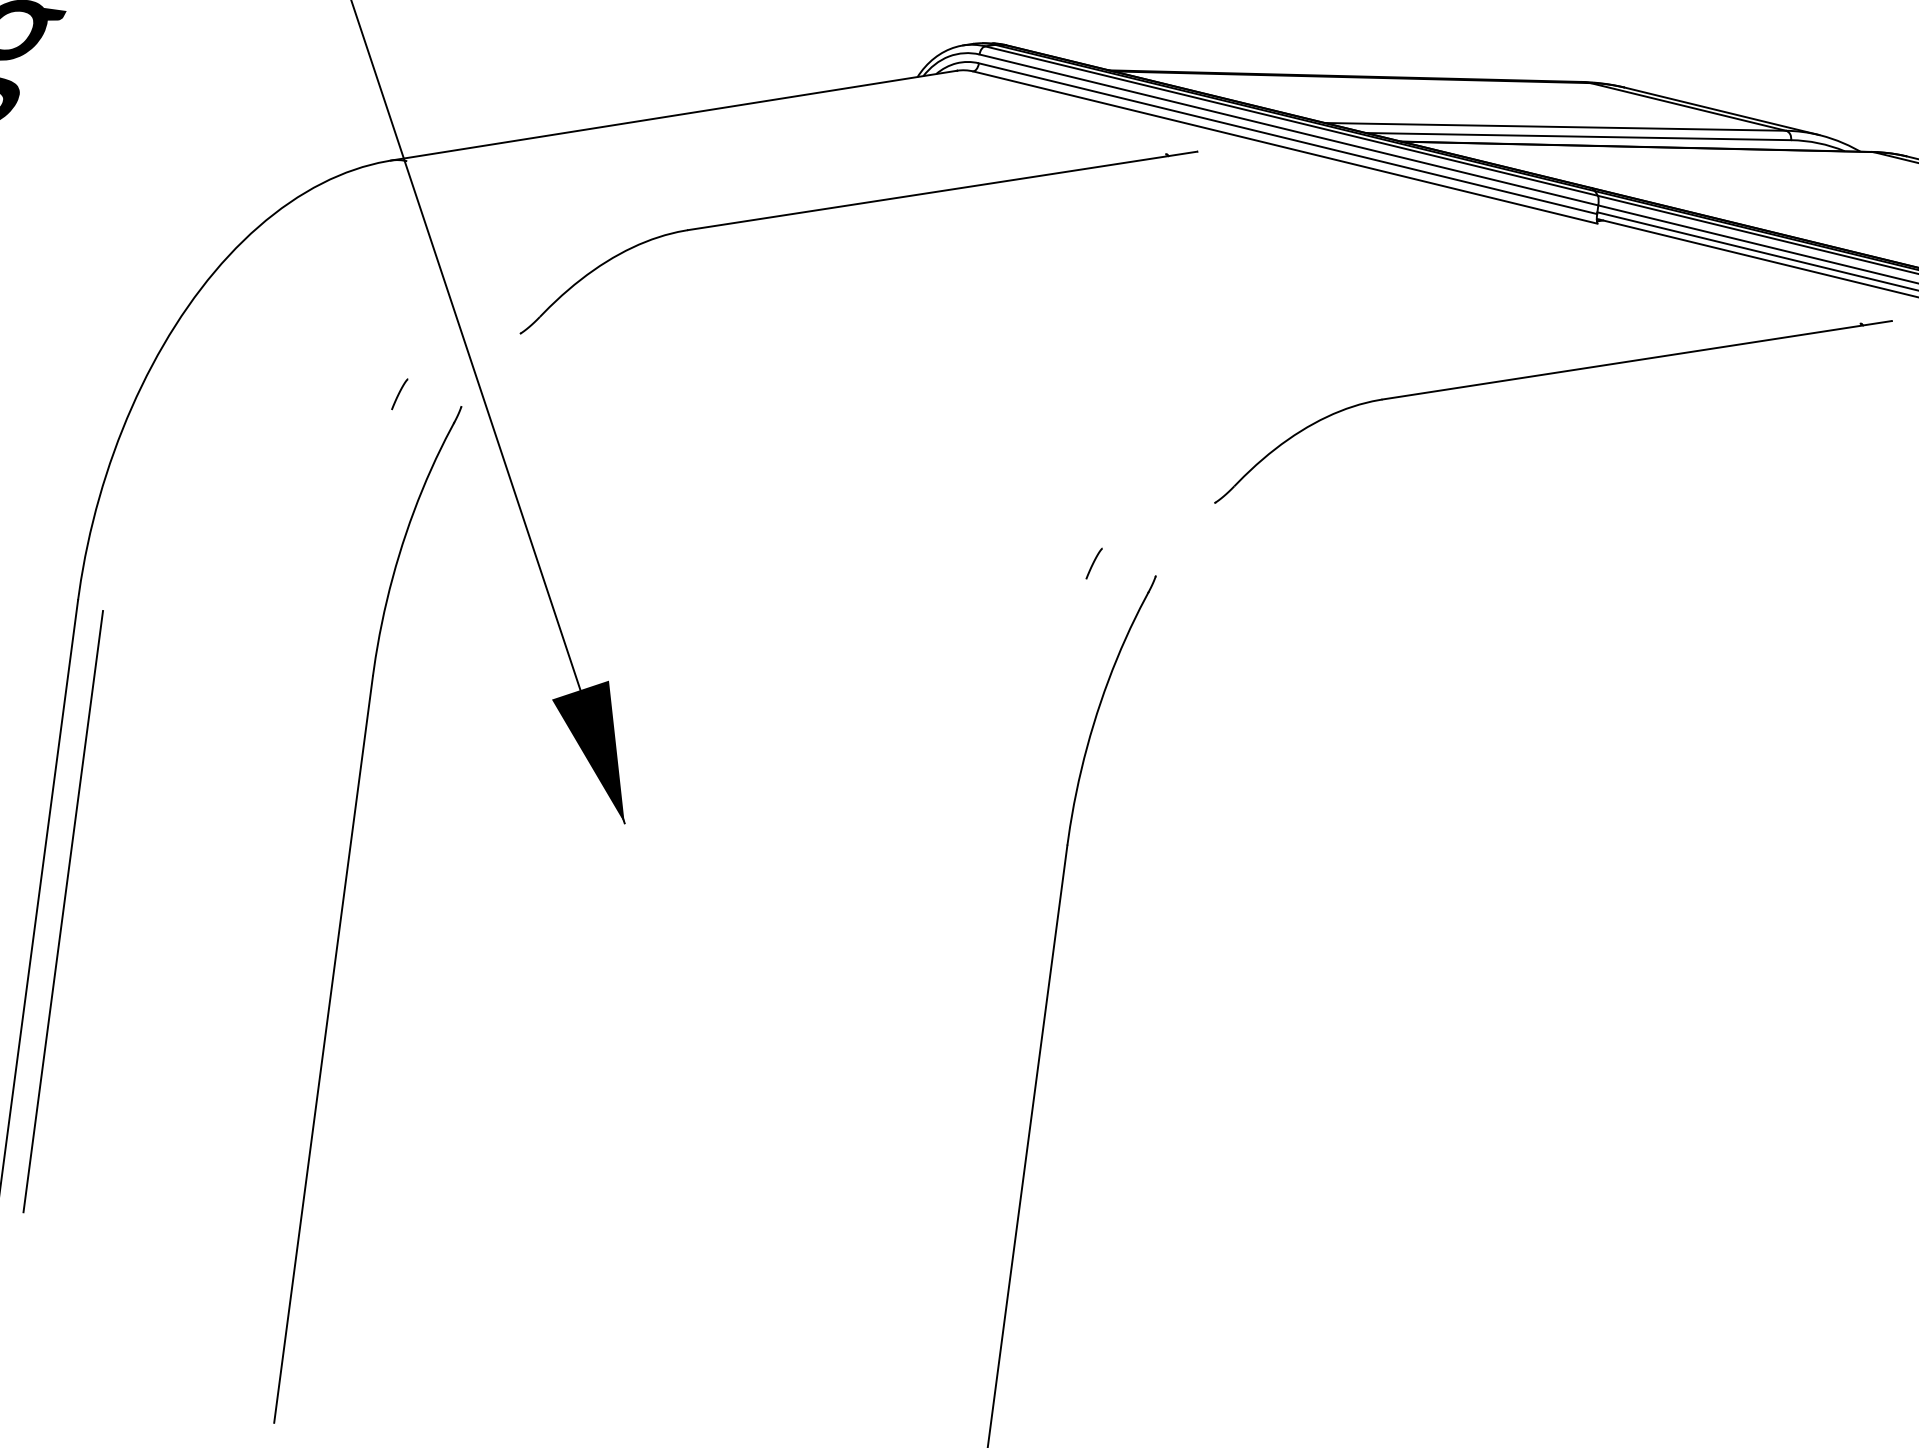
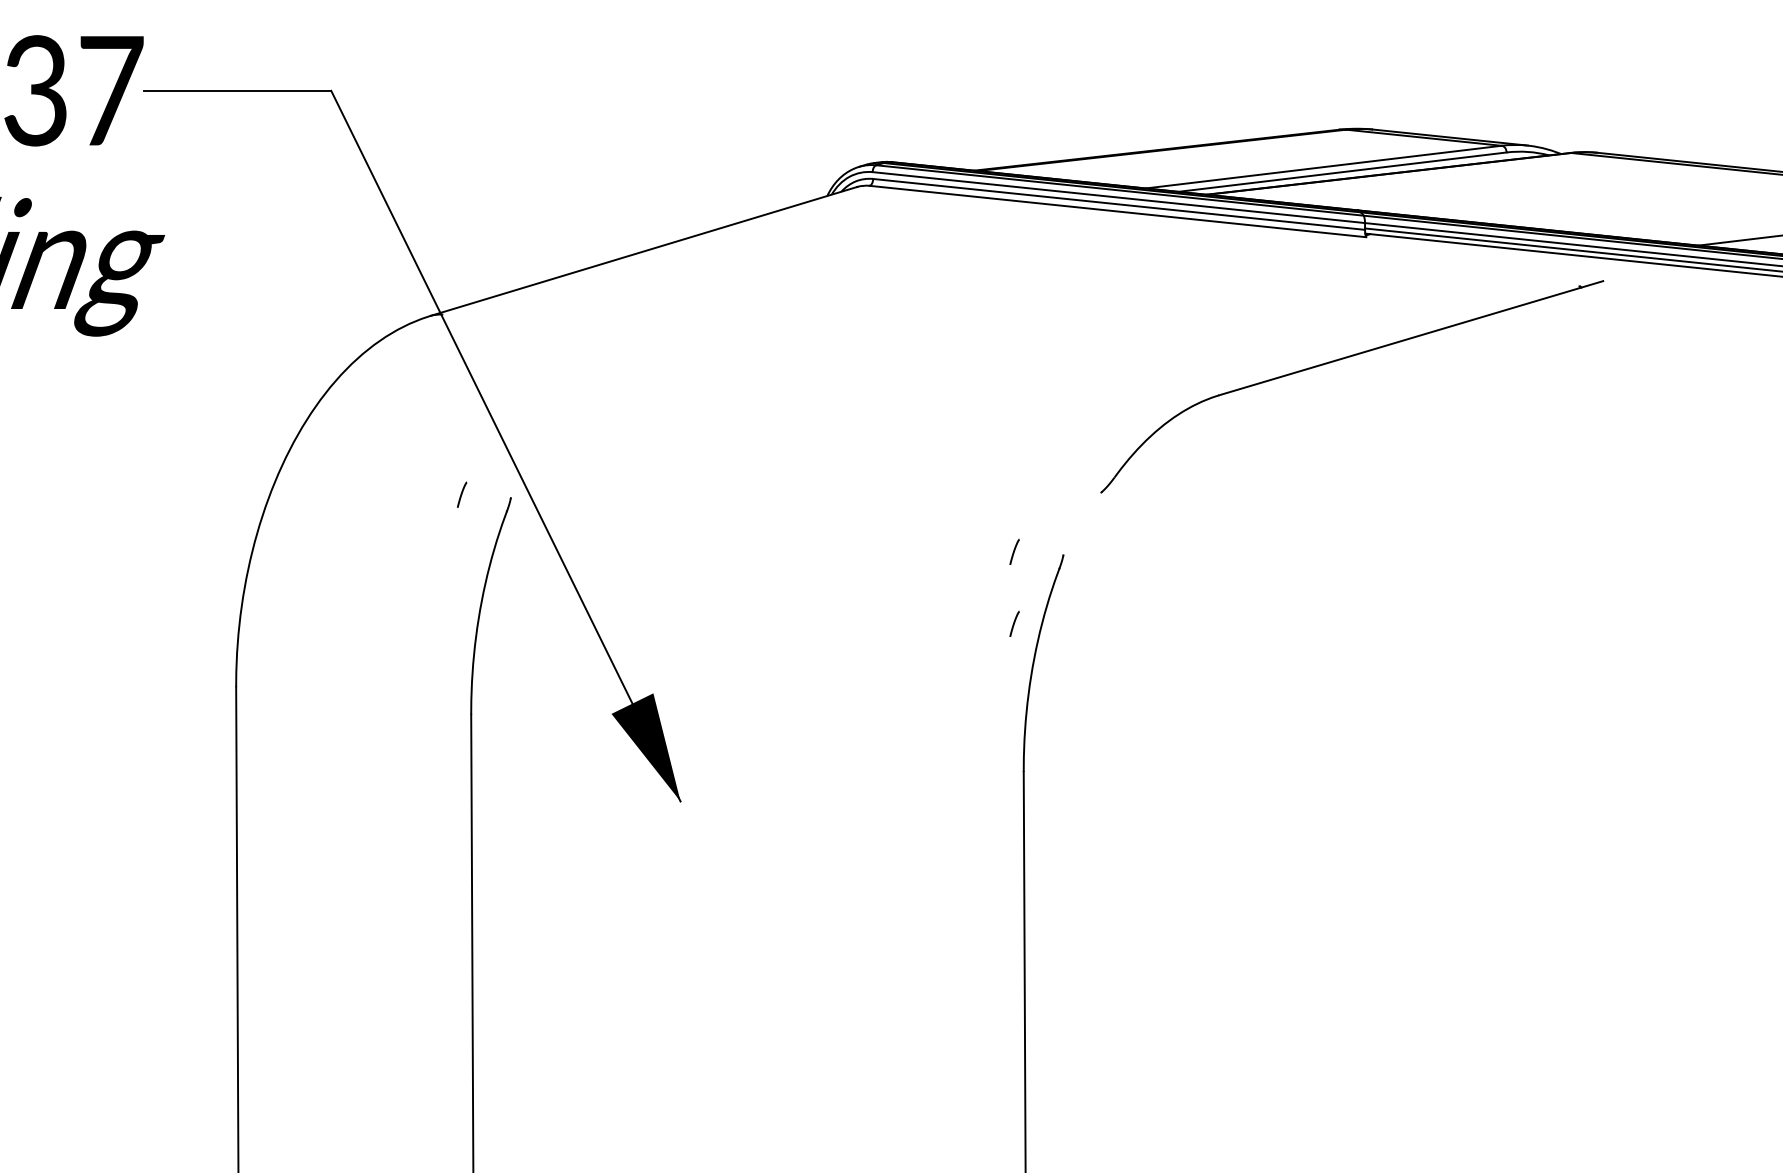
part: (857, 205) -> (794, 301), removed
line: (1081, 654) -> (1014, 623), added
line: (63, 911) -> (257, 928), removed

